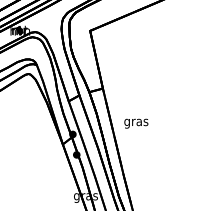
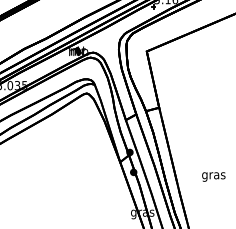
text: (136, 123) -> (213, 176), moved

